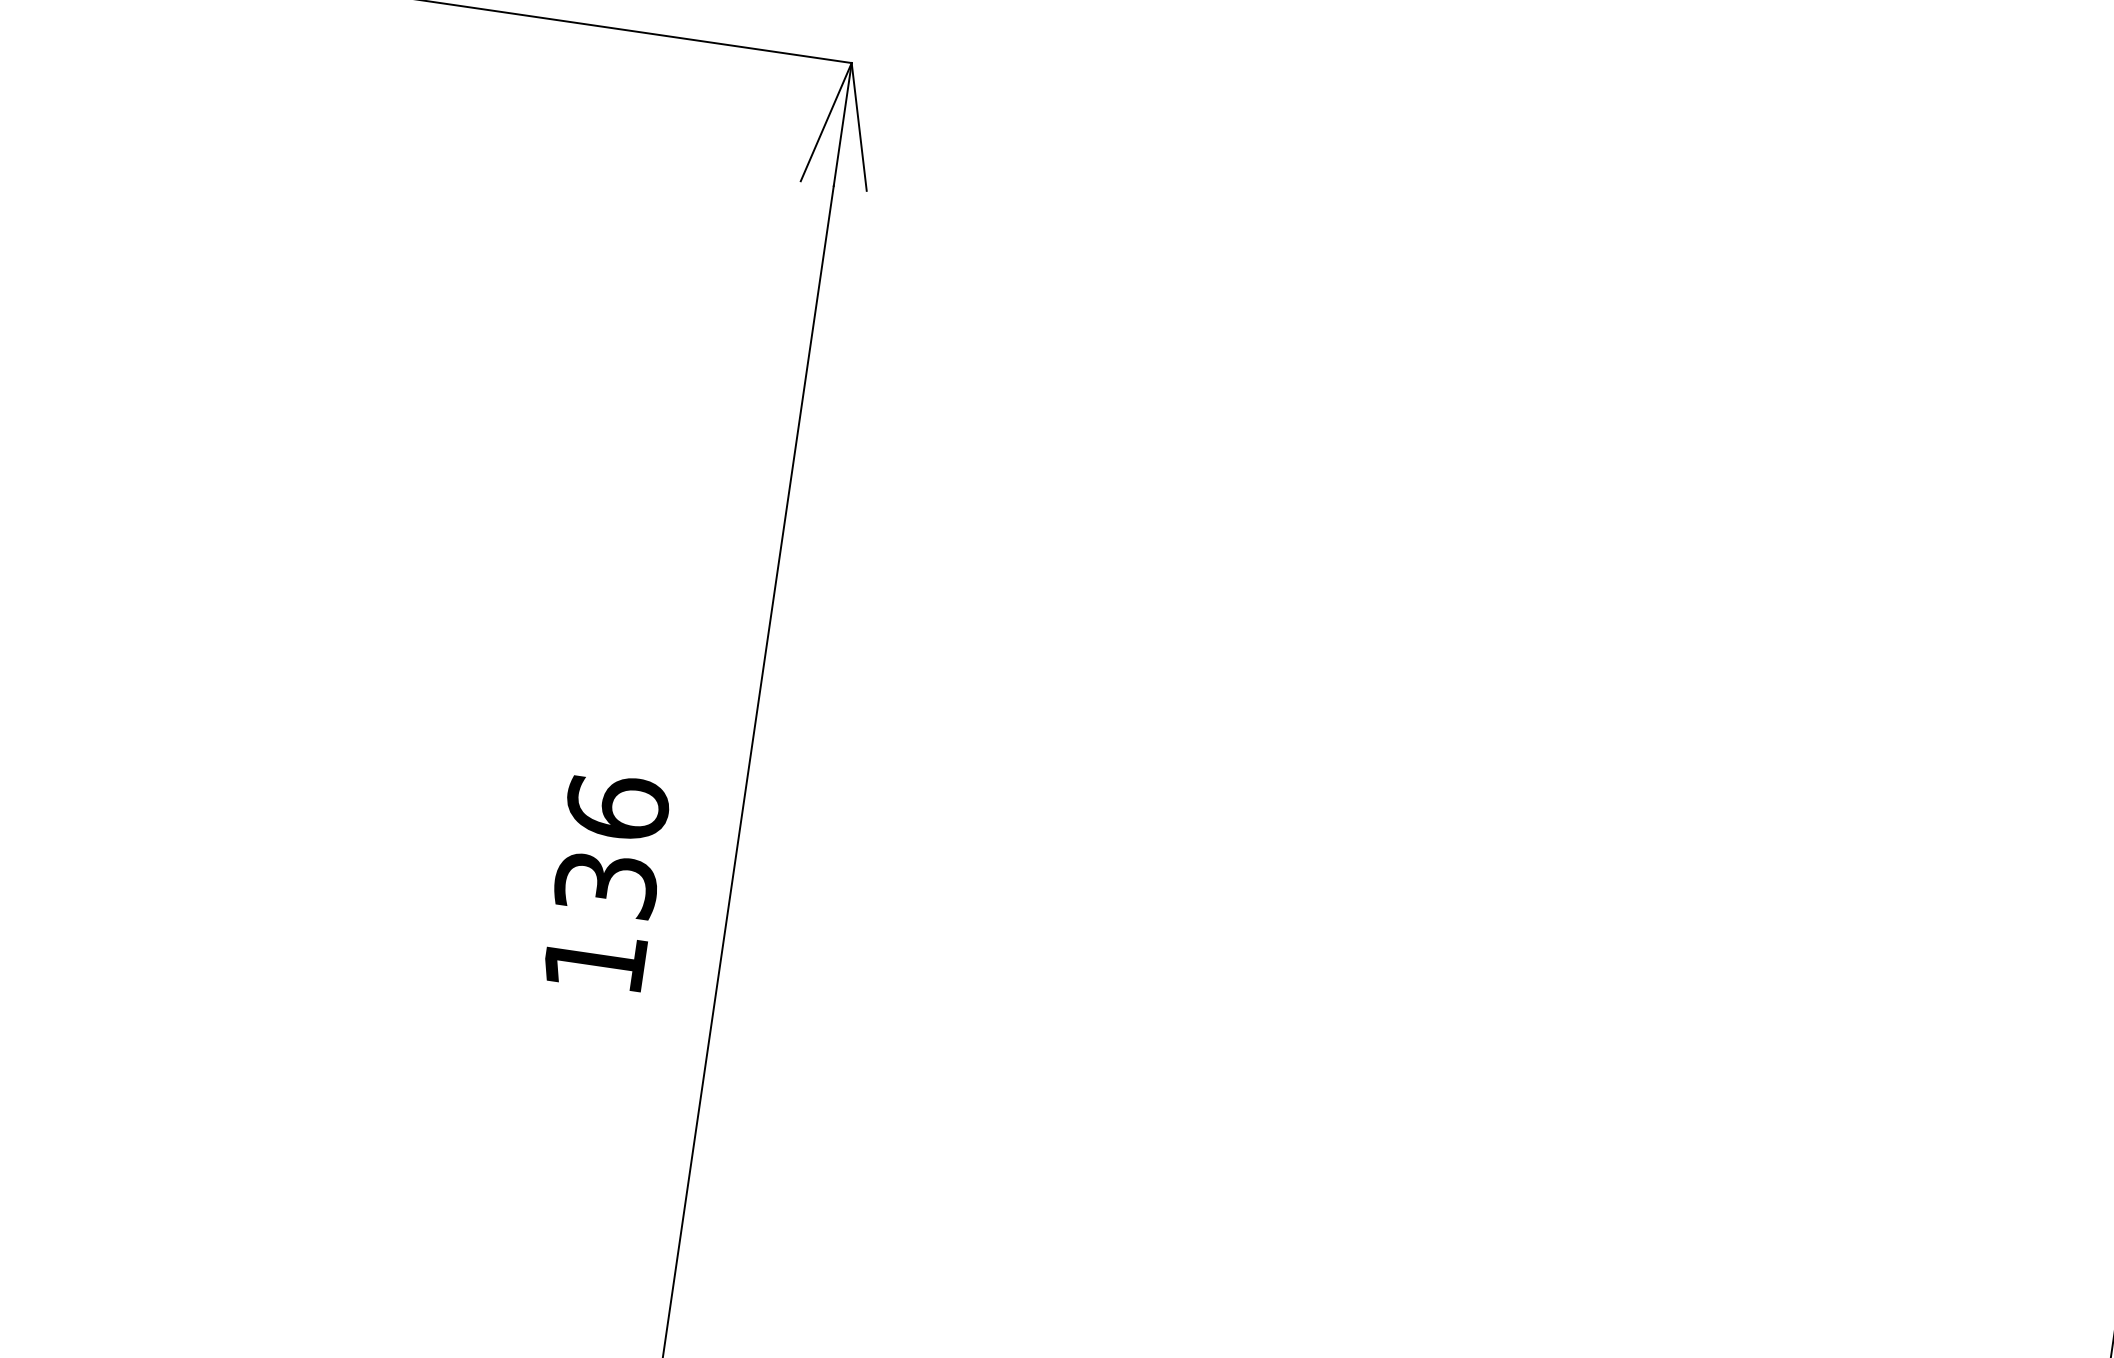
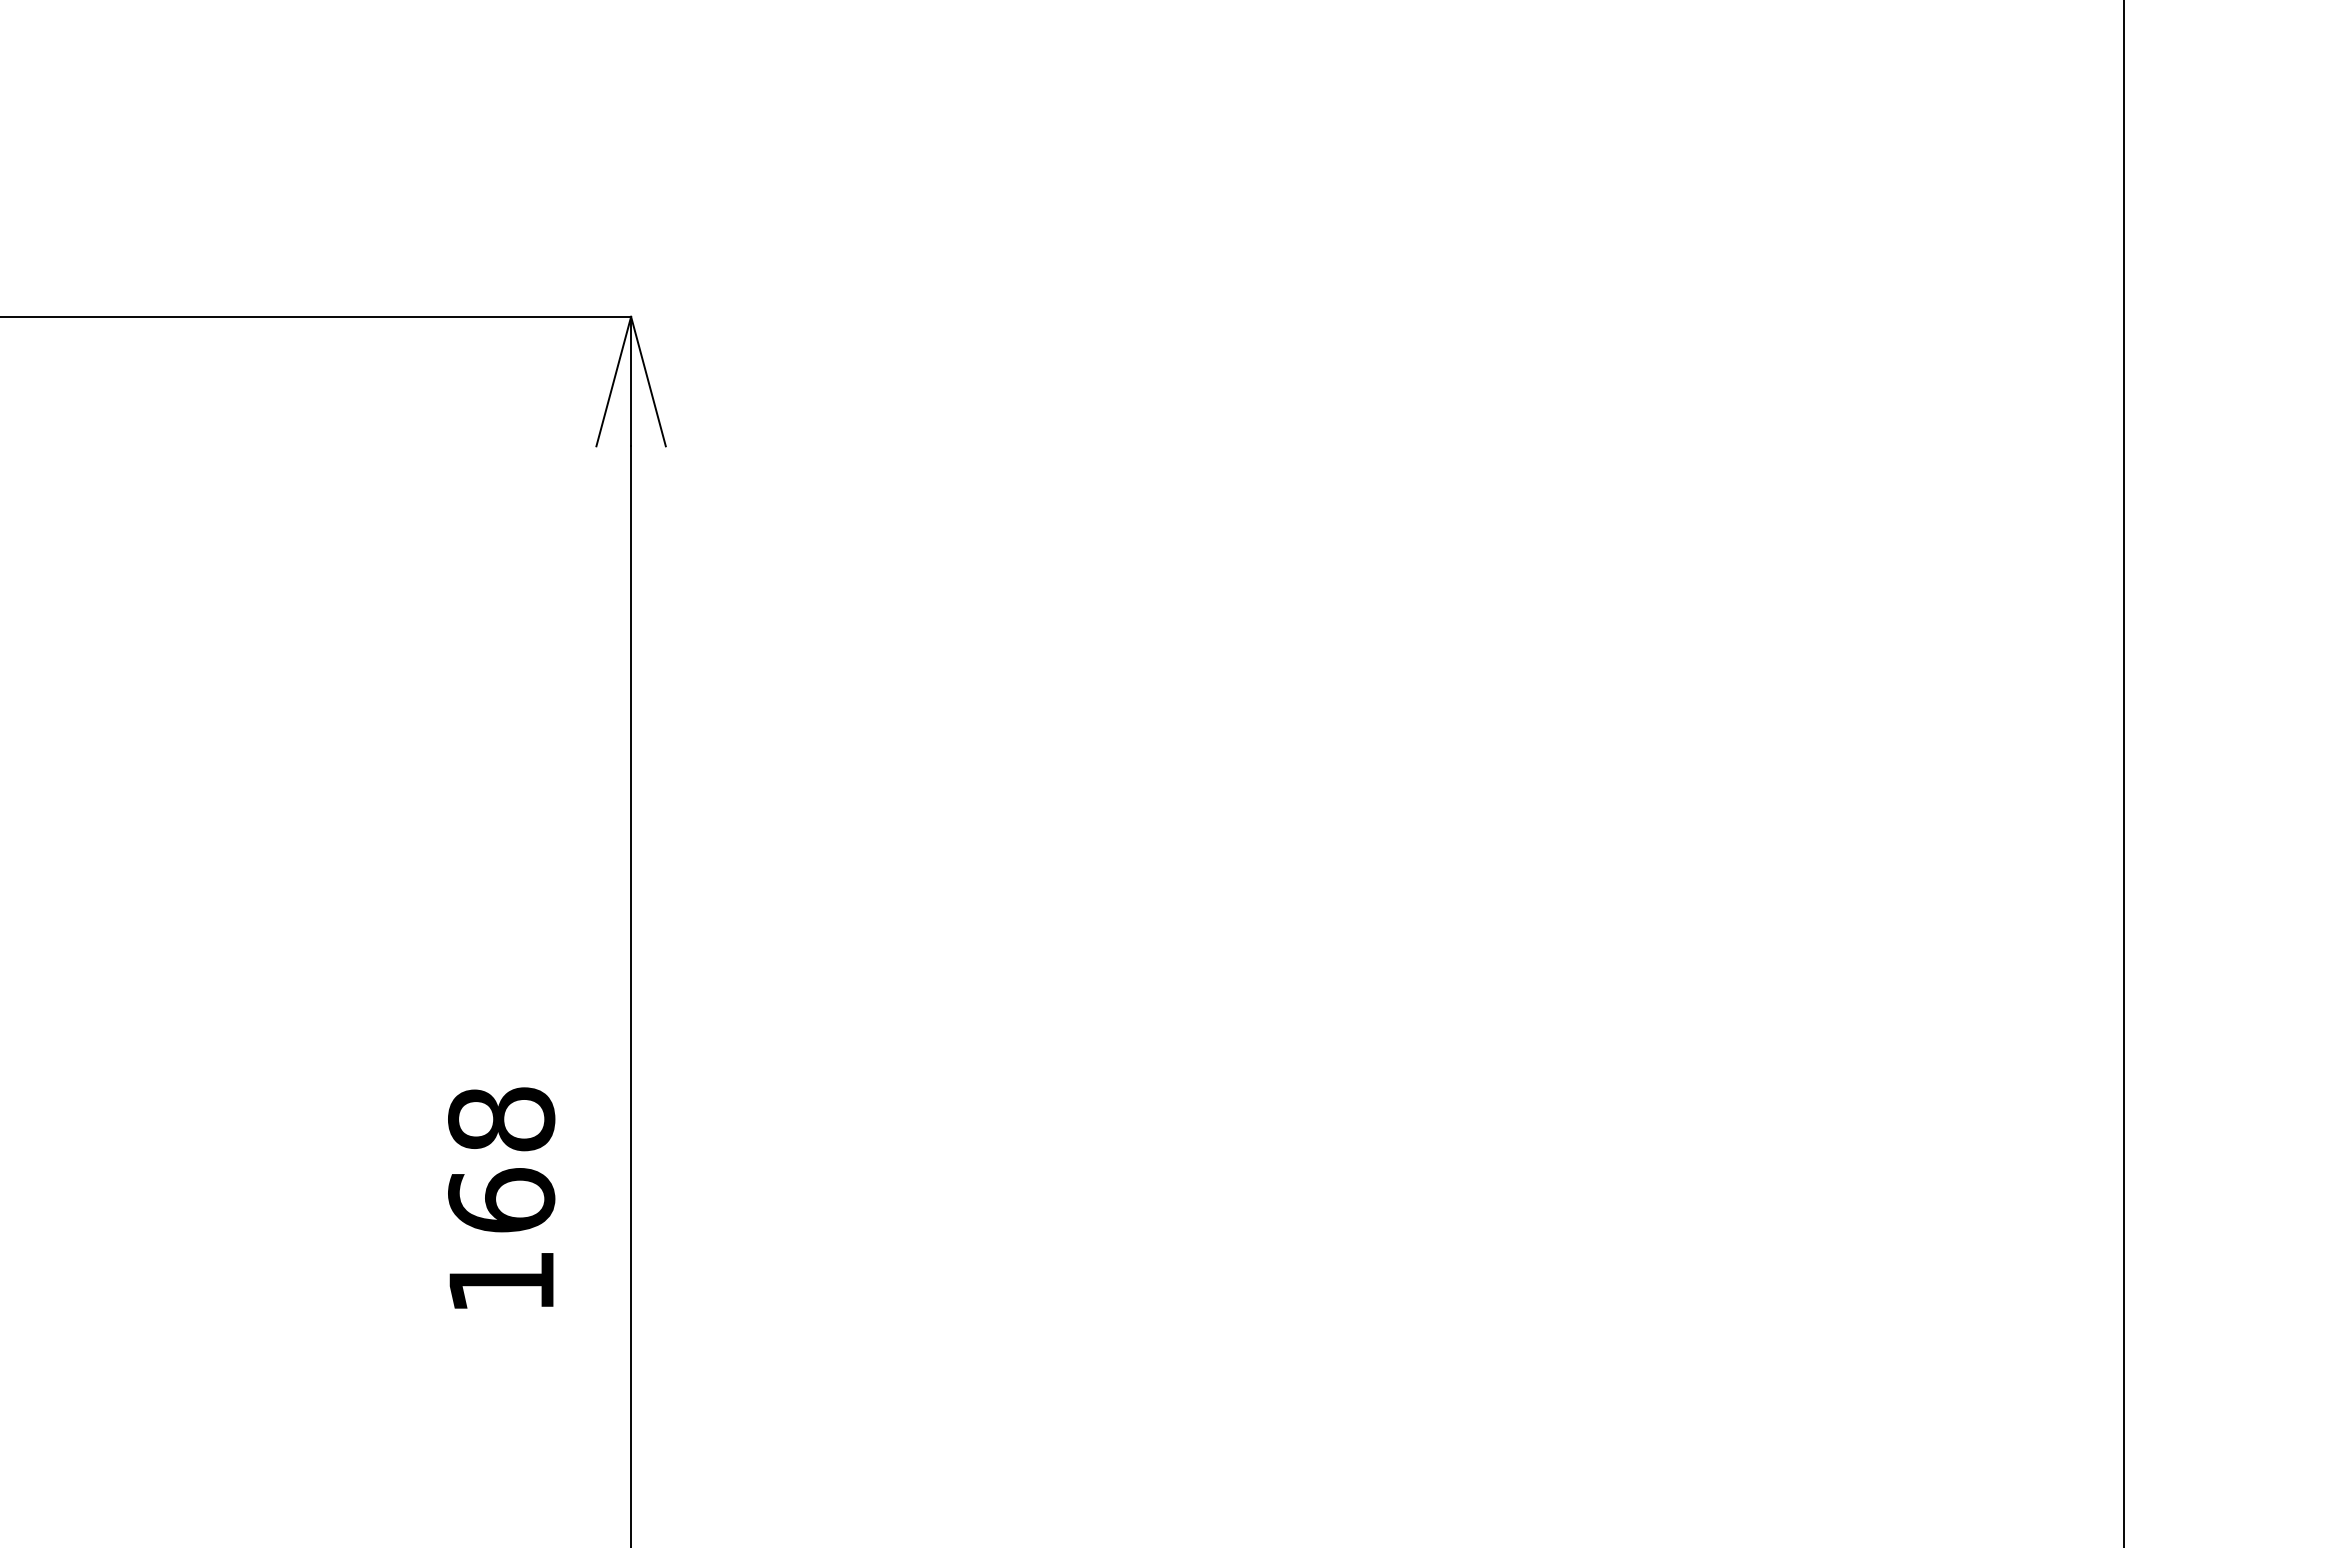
text: (611, 845) -> (501, 1159), 136 -> 168

